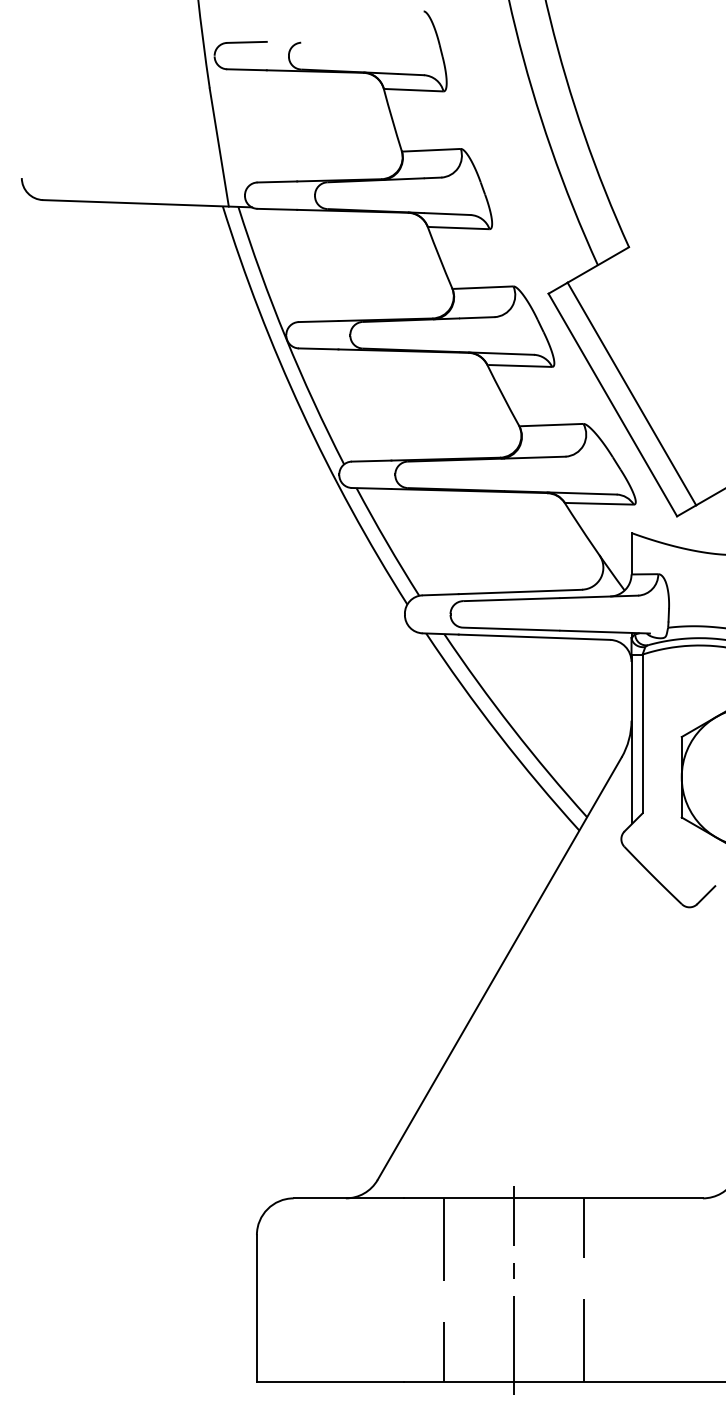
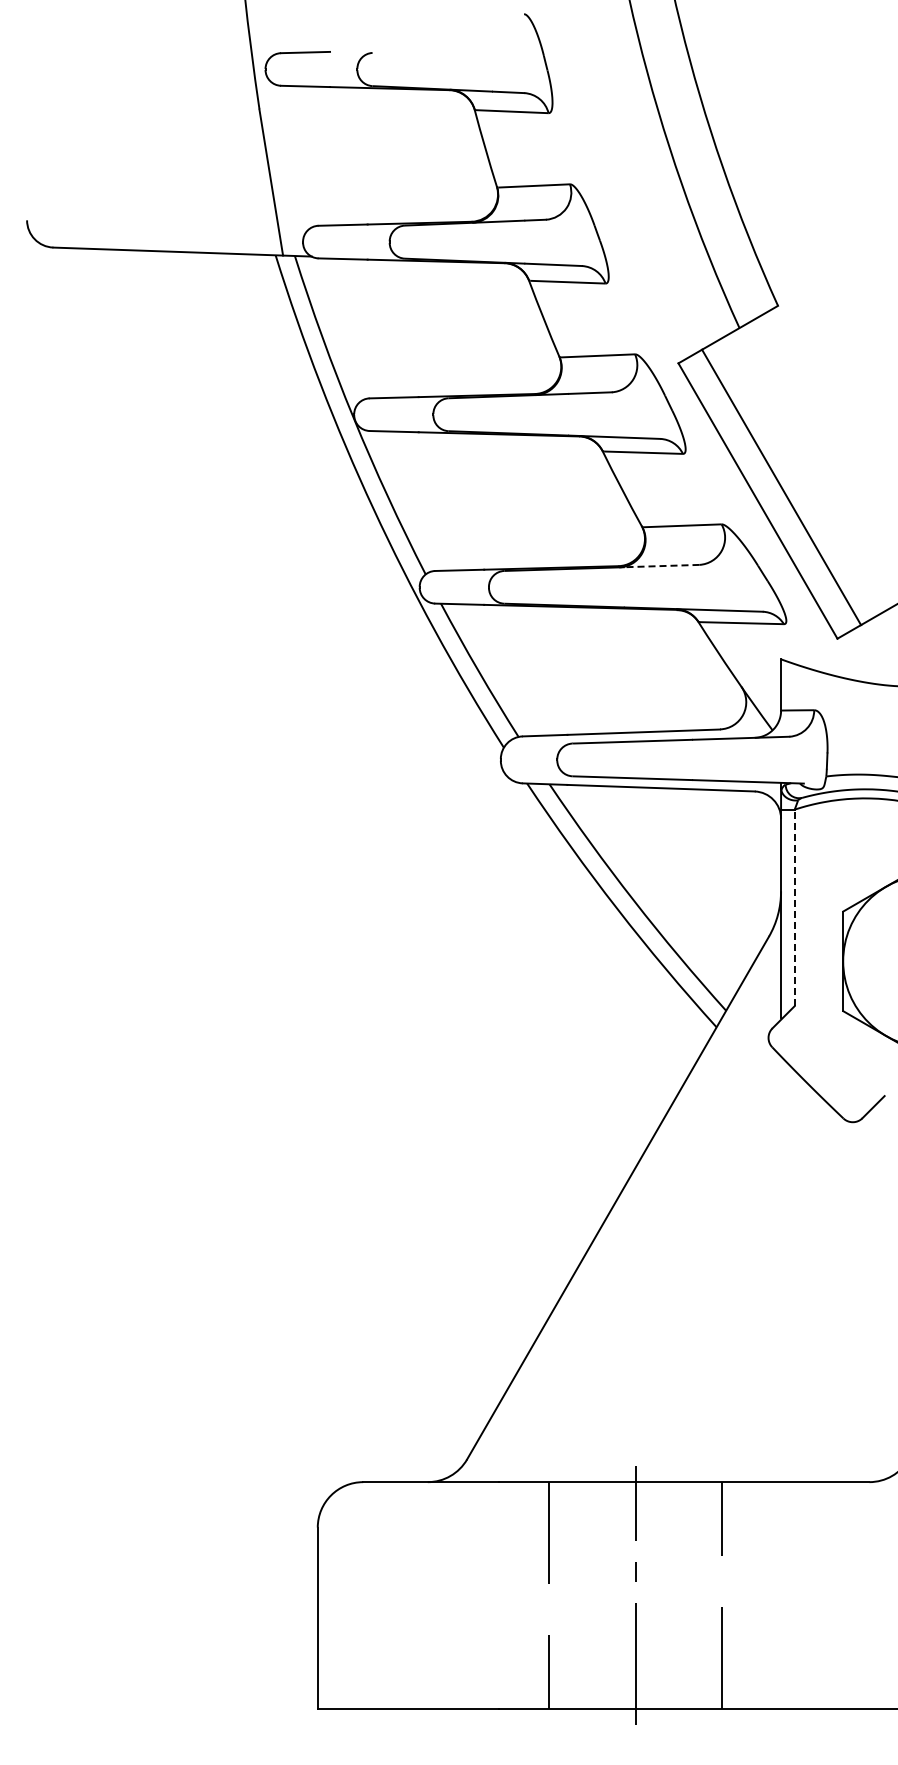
line: (534, 457) -> (661, 566), solid -> dashed
line: (642, 733) -> (794, 907), solid -> dashed

